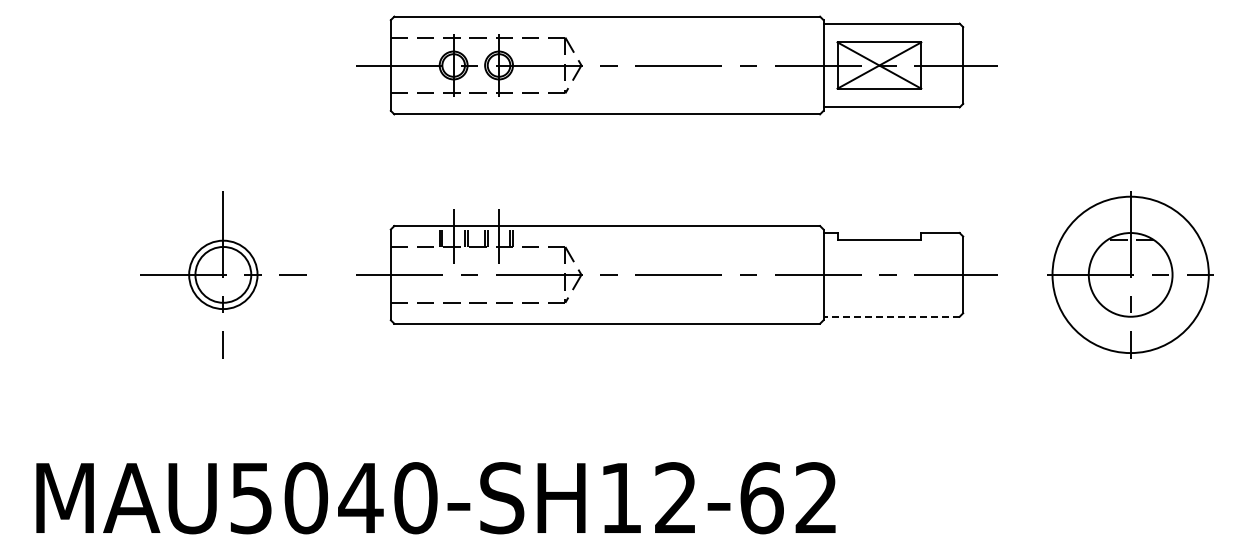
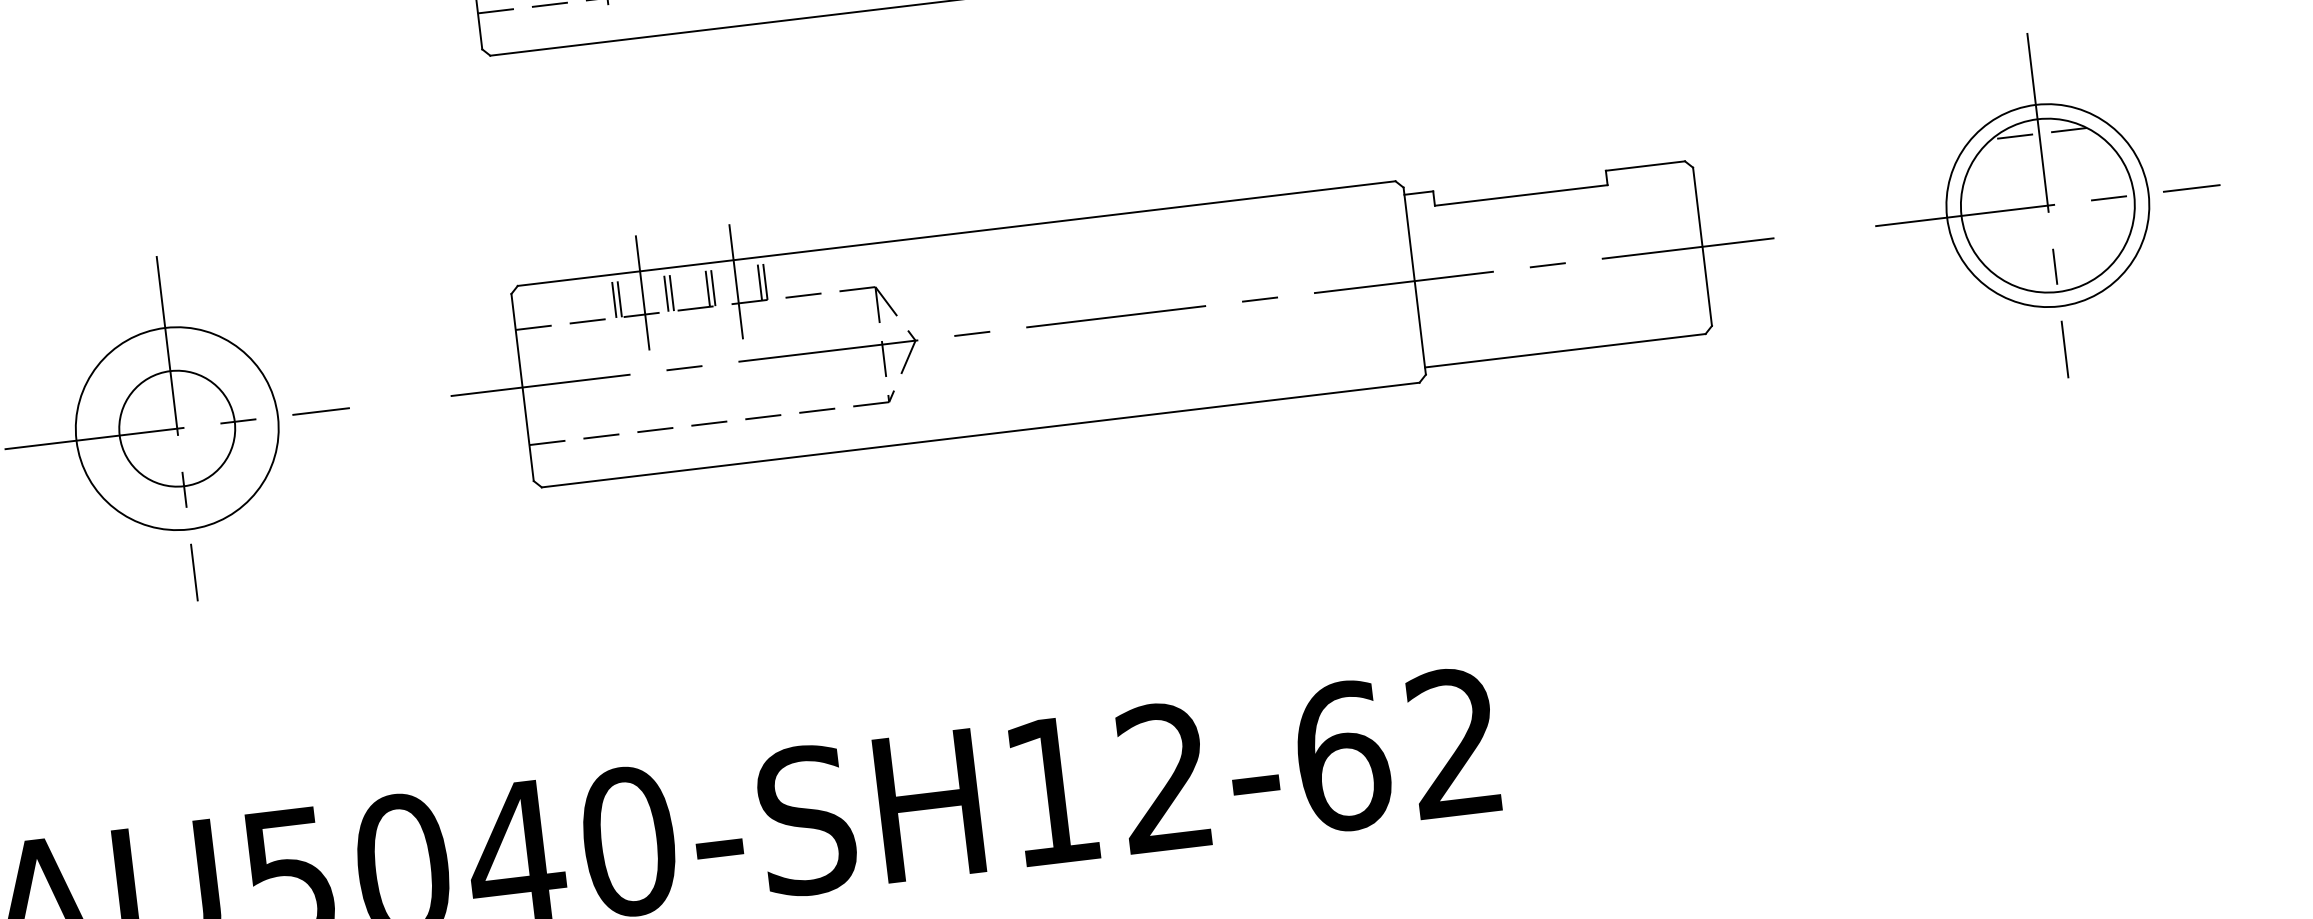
circle: (223, 274) -> (177, 427), size x1.43
circle: (1130, 274) -> (2047, 204), size x0.62
line: (891, 316) -> (1564, 350), dashed -> solid

